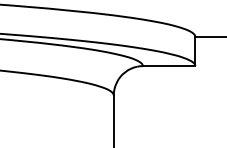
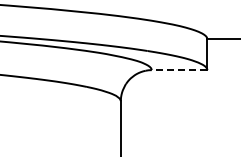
line: (169, 66) -> (179, 70), solid -> dashed

